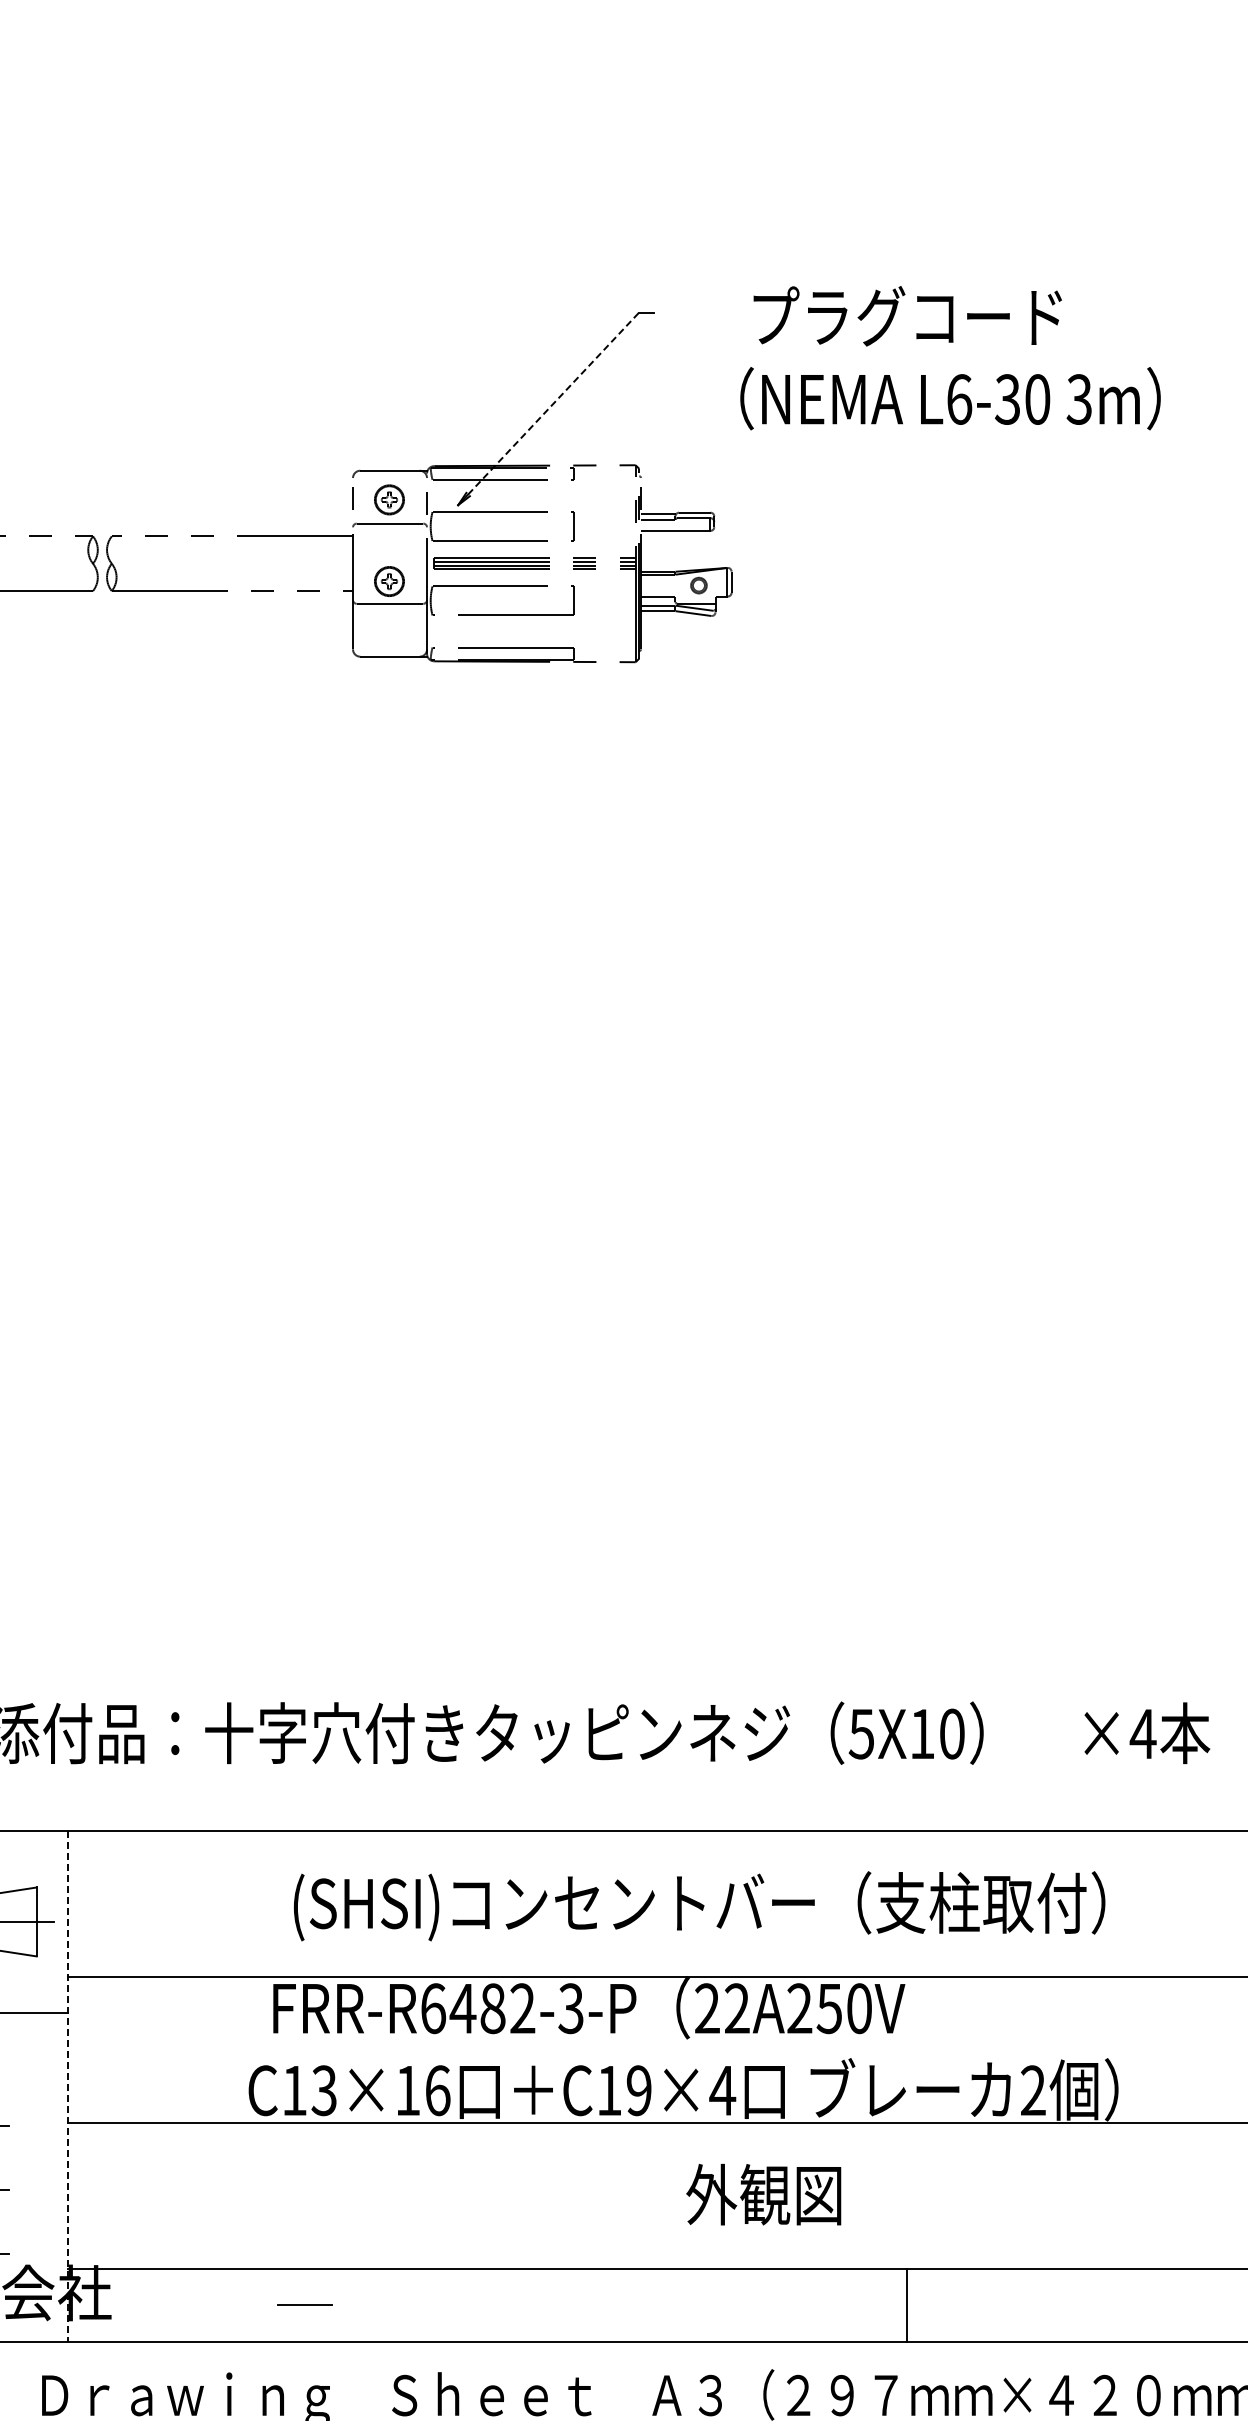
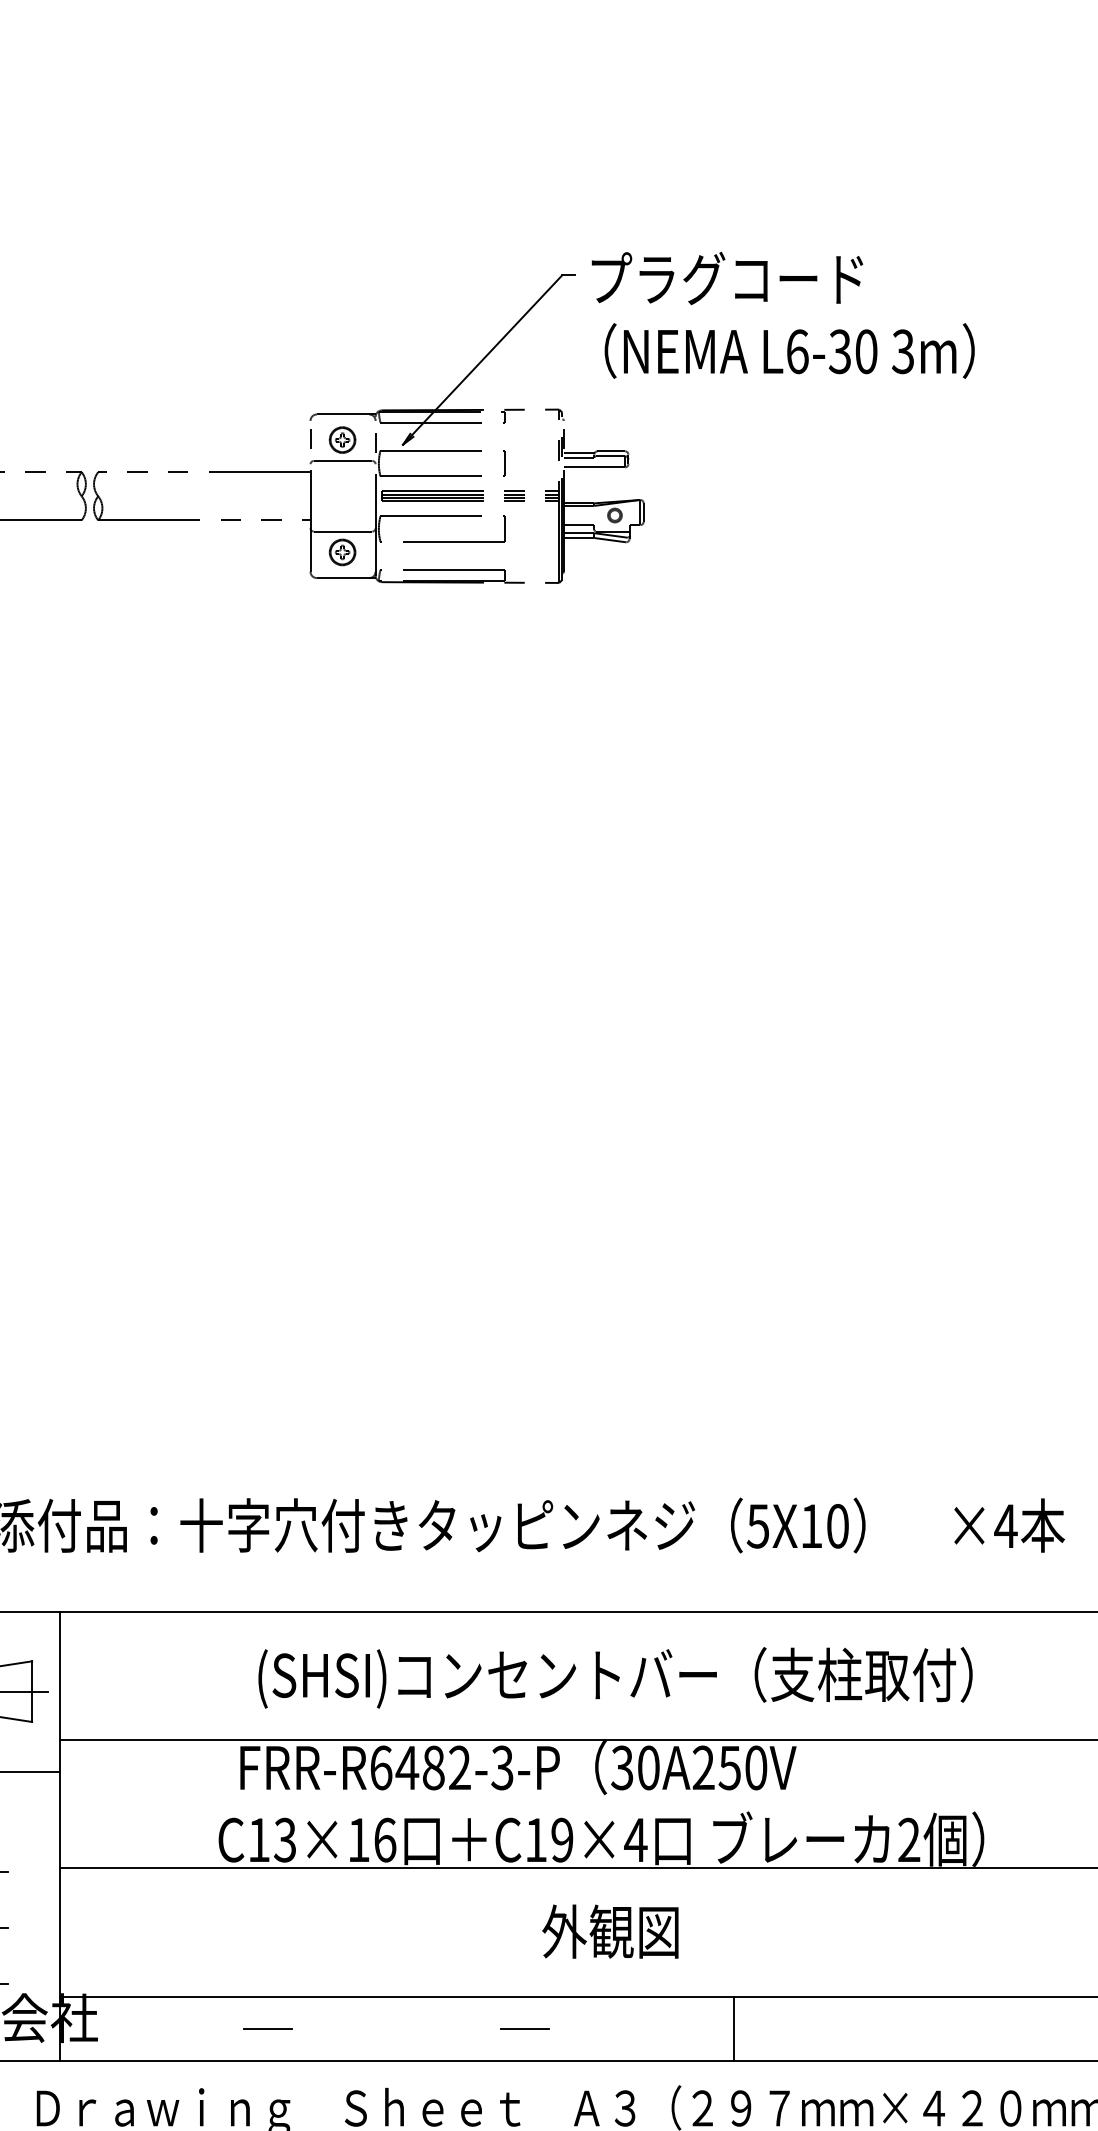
text: (907, 316) -> (727, 278), moved
text: (950, 398) -> (789, 350), moved
line: (553, 403) -> (486, 355), dashed -> solid
part: (389, 581) -> (342, 552), moved
text: (721, 2008) -> (634, 1767), 22A250V -> 30A250V
line: (67, 2086) -> (59, 1836), dashed -> solid
text: (763, 2194) -> (610, 1931), moved
line: (906, 2304) -> (733, 2028), moved
line: (596, 2305) -> (524, 2029), added

